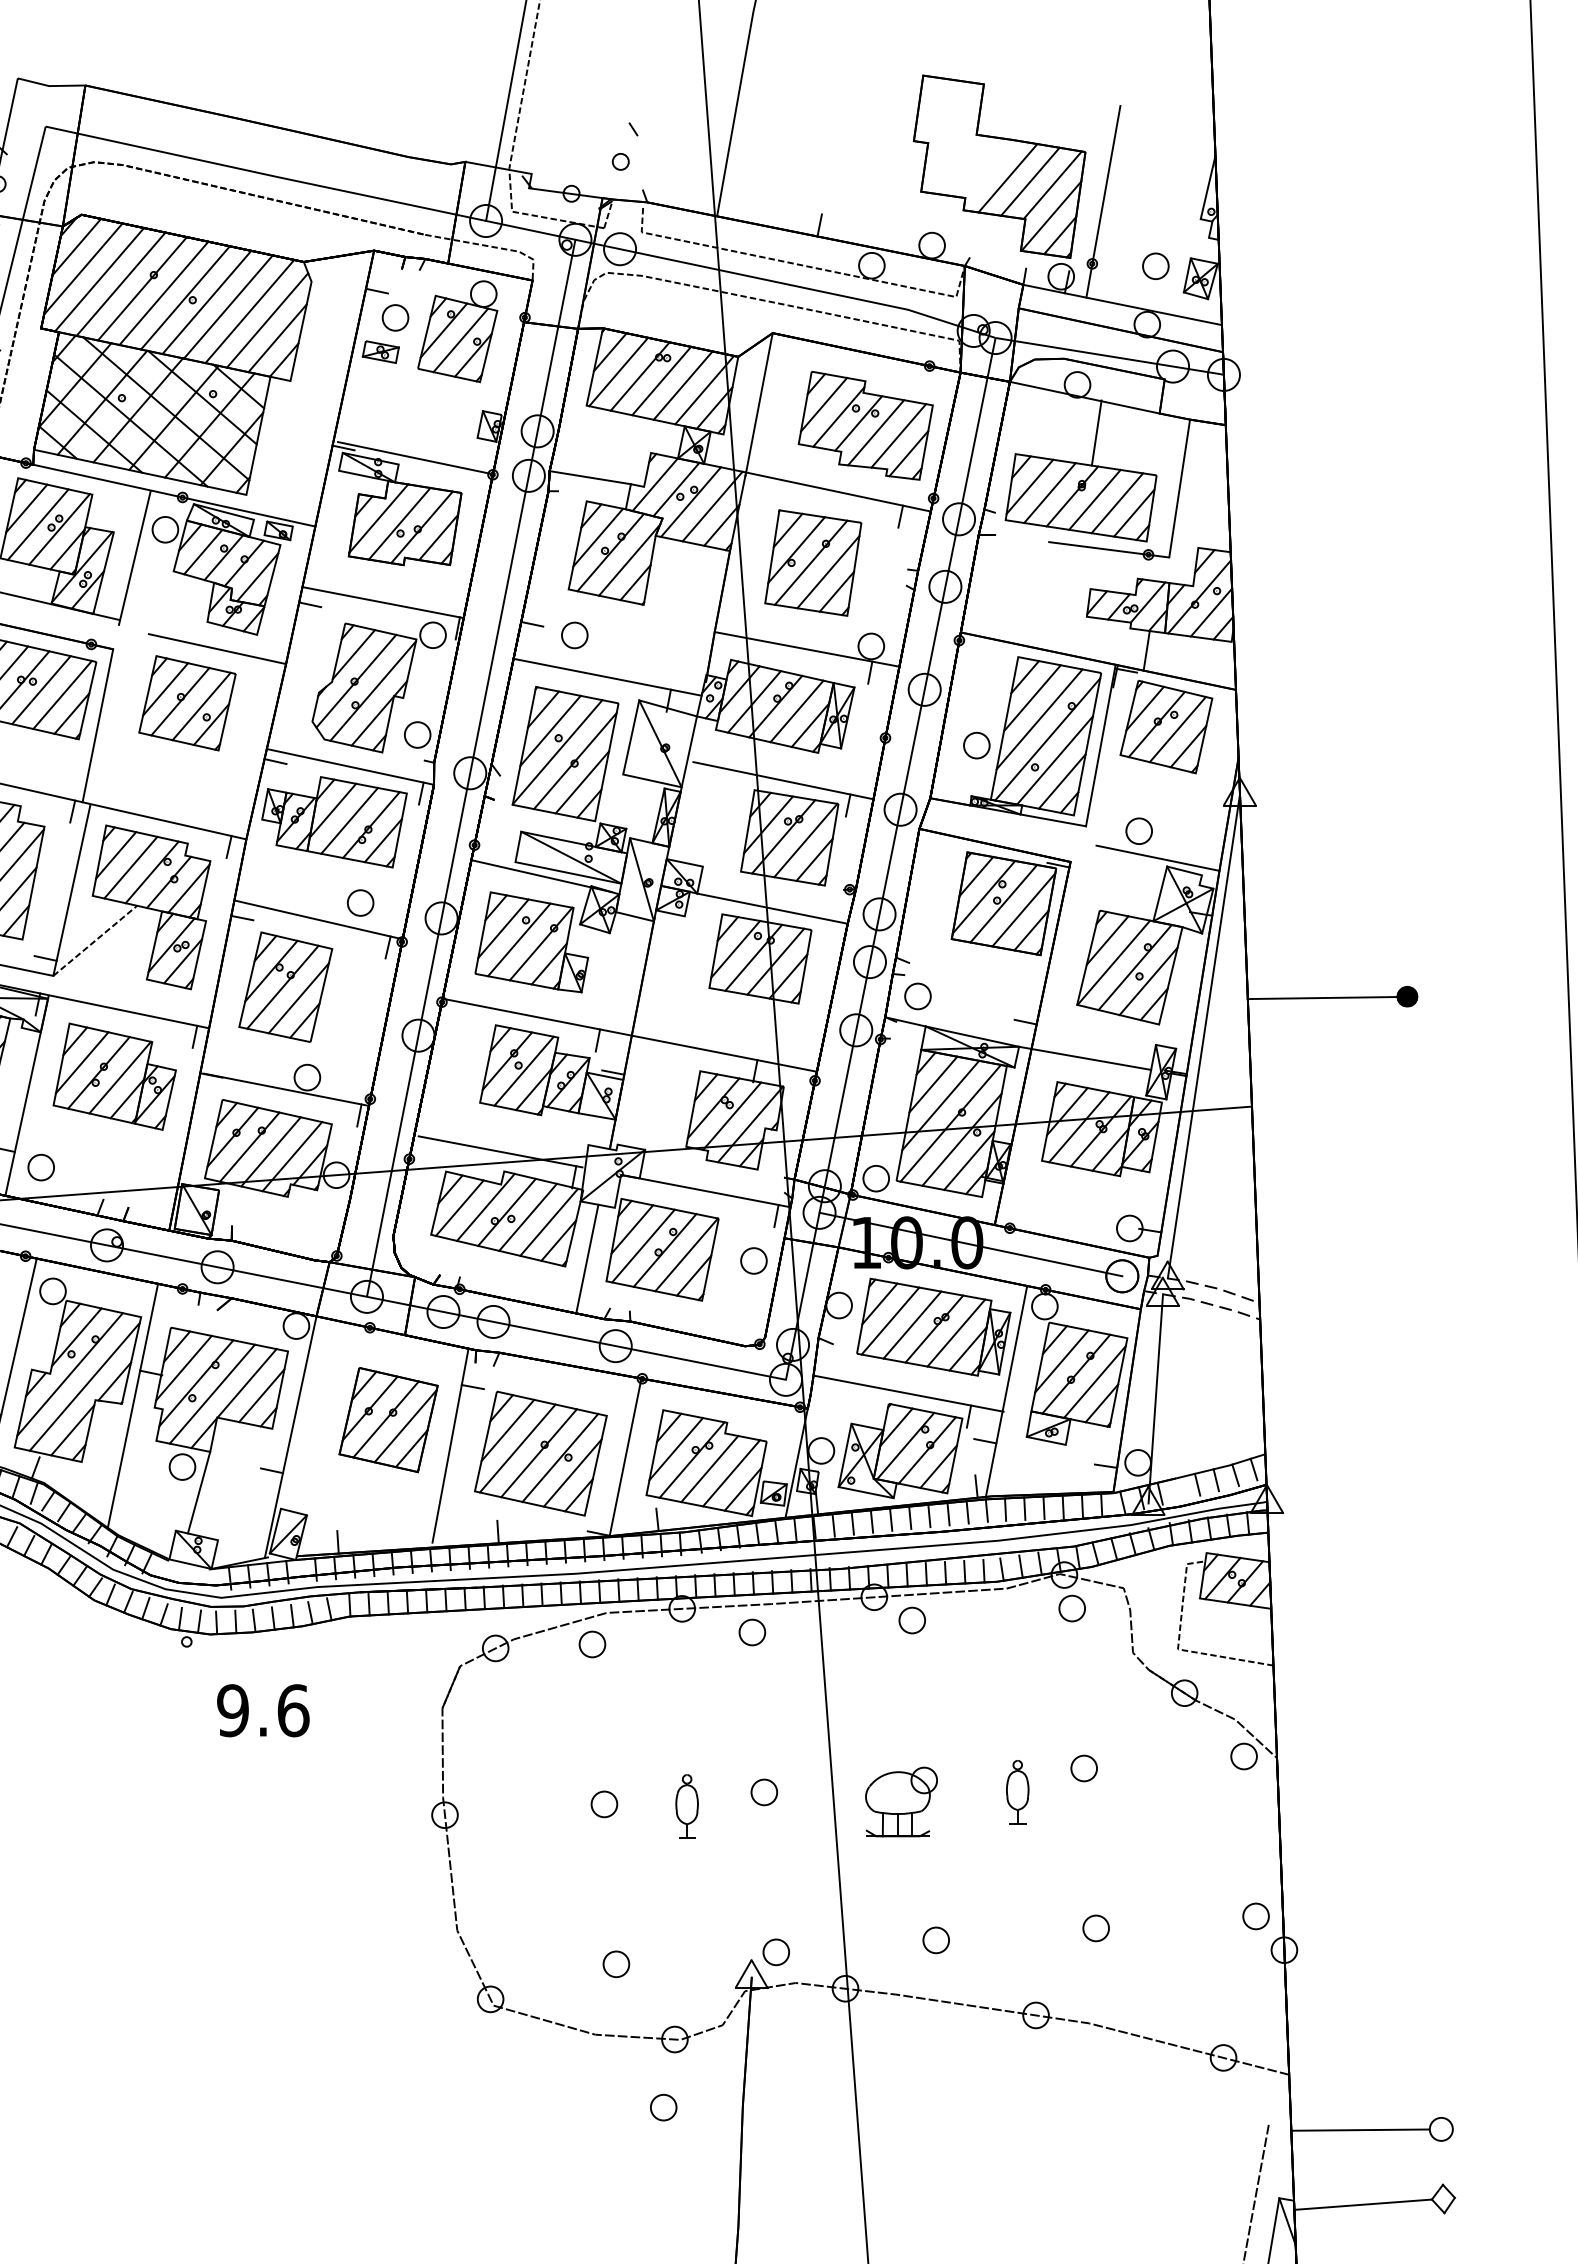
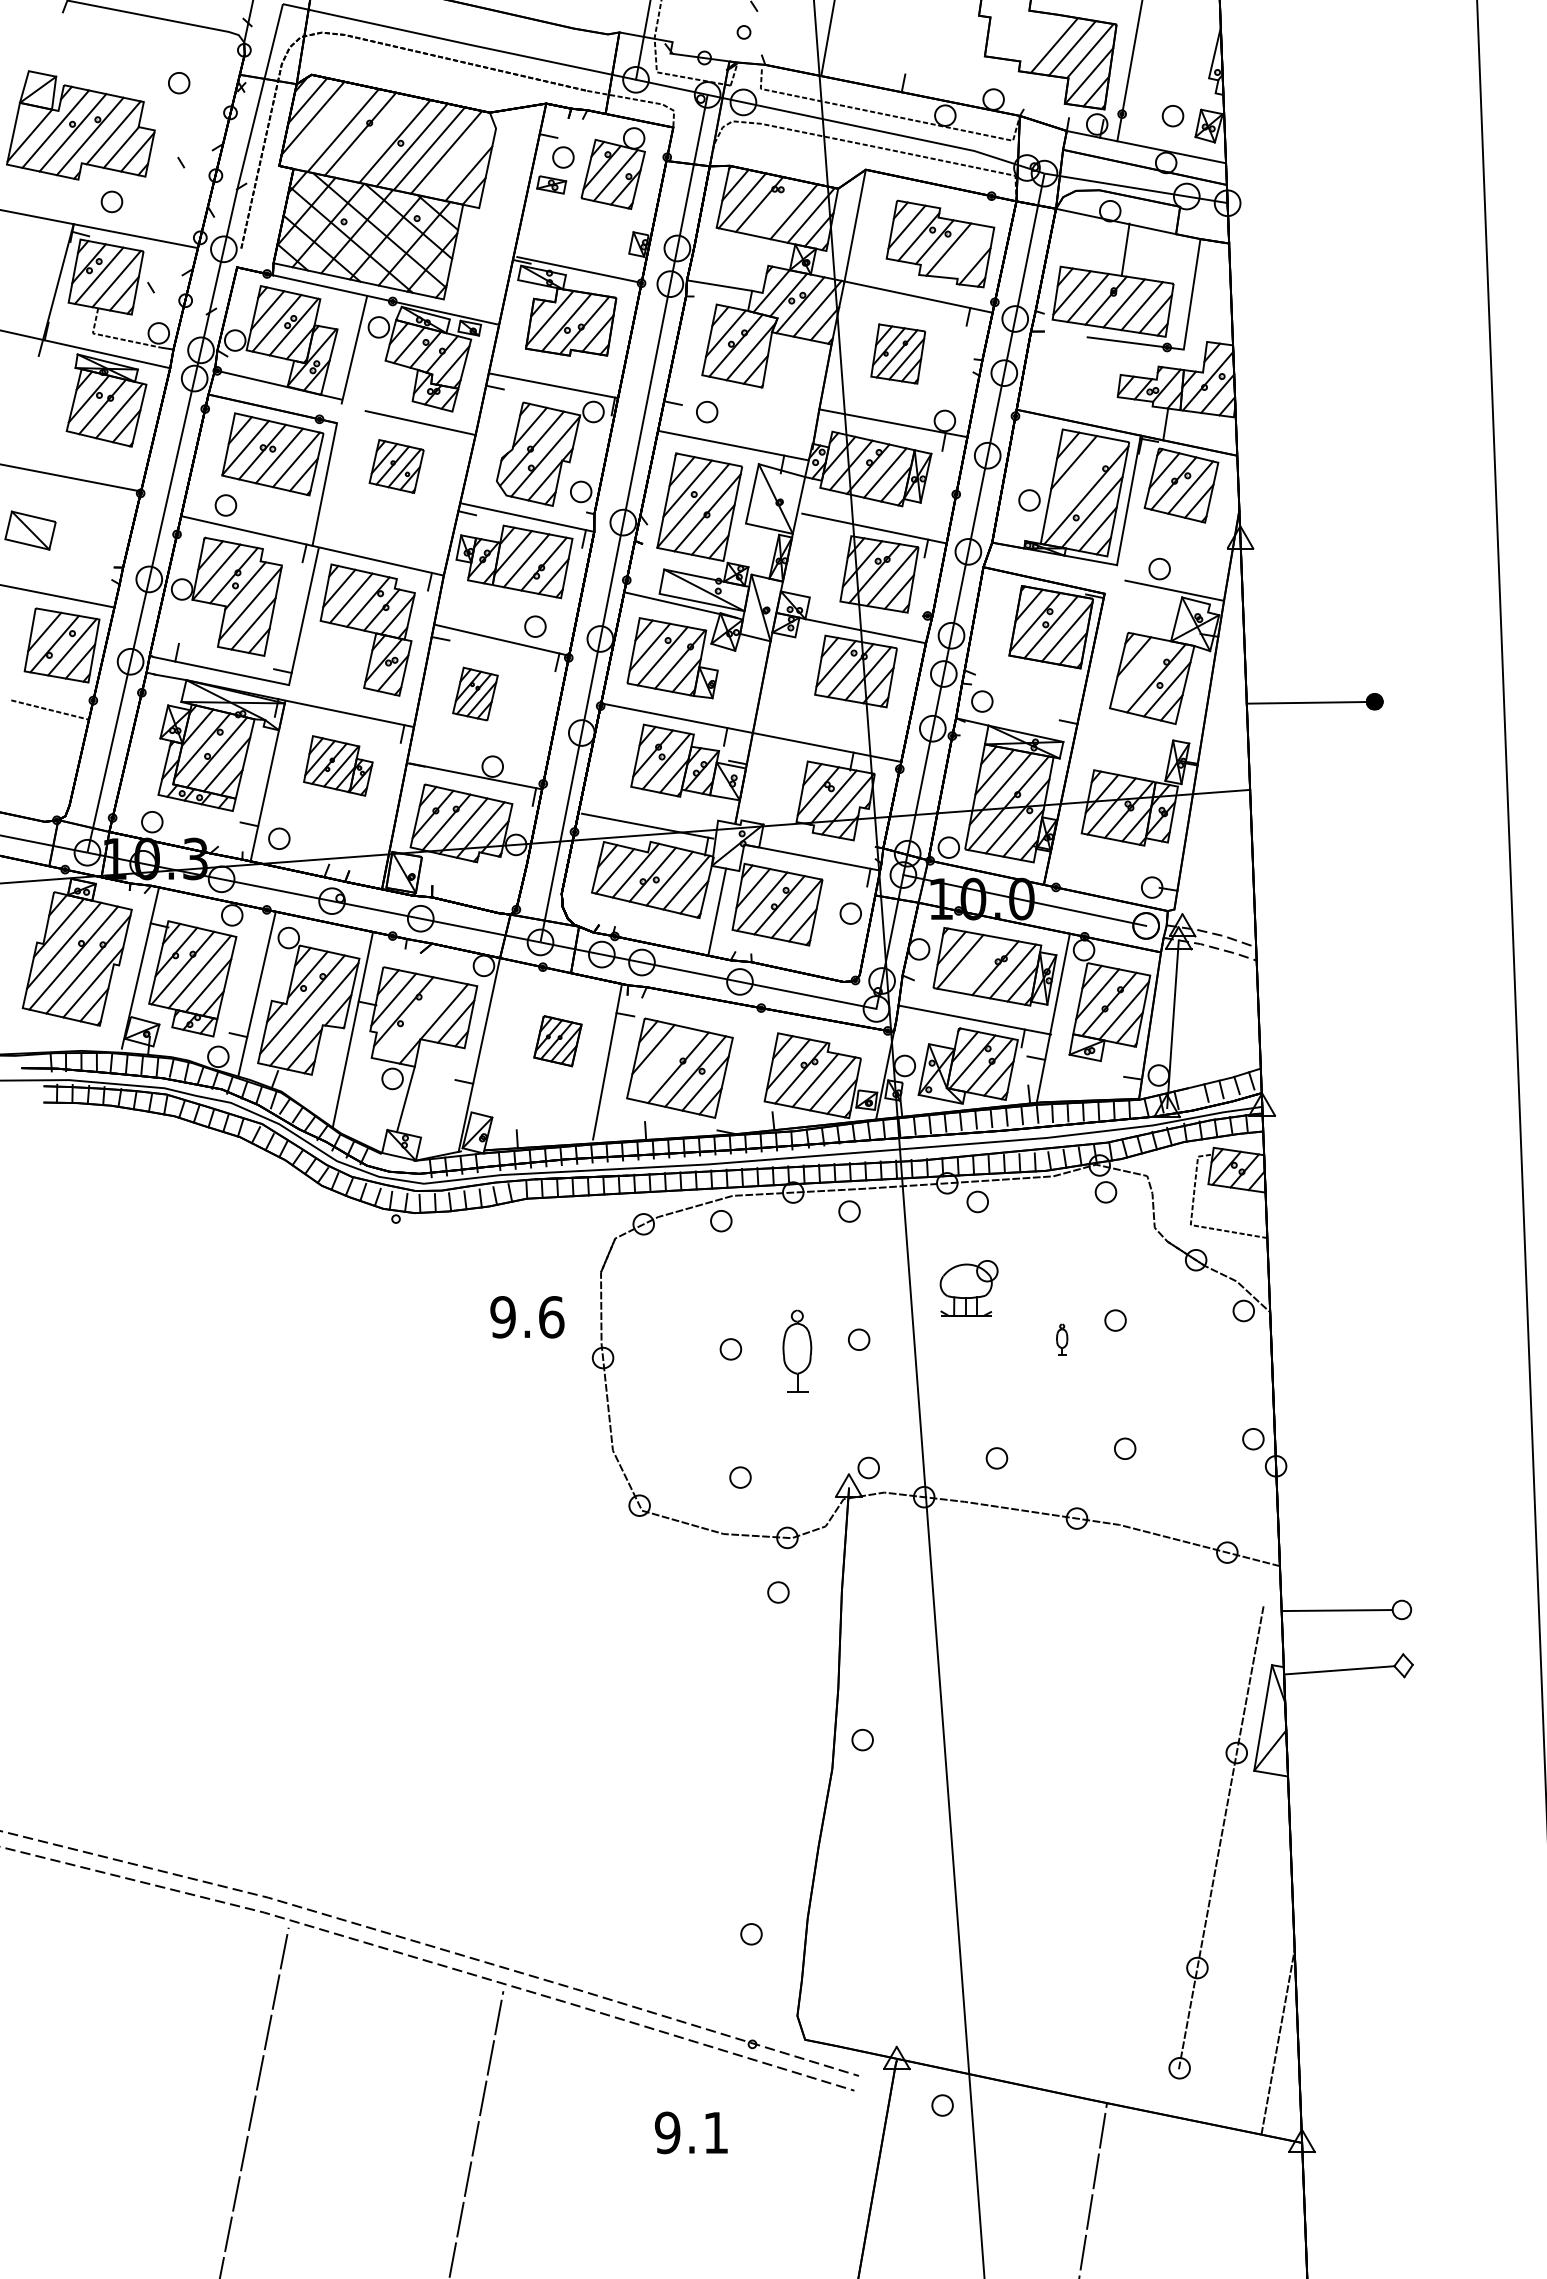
line: (98, 279) -> (325, 126), removed
line: (163, 292) -> (377, 137), removed
line: (267, 320) -> (460, 159), removed
line: (661, 380) -> (776, 207), removed
line: (898, 435) -> (966, 251), removed
part: (812, 562) -> (897, 353), size x0.7
part: (187, 703) -> (396, 466), size x0.7
line: (1039, 719) -> (1079, 479), removed
line: (95, 940) -> (322, 656), removed
line: (1114, 962) -> (1139, 674), removed
part: (285, 986) -> (475, 693), size x0.6
line: (1203, 1036) -> (1211, 733), removed
line: (1085, 1057) -> (1116, 750), removed
part: (115, 1076) -> (338, 765), size x0.7
line: (911, 1324) -> (977, 964), removed
line: (212, 1394) -> (416, 1020), removed
part: (388, 1419) -> (557, 1040), size x0.6
line: (517, 1447) -> (661, 1063), removed
line: (625, 1456) -> (747, 1070), removed
text: (263, 1711) -> (527, 1317), moved
part: (1016, 1792) -> (1061, 1339), size x0.6
part: (900, 1802) -> (968, 1288), moved
part: (686, 1805) -> (796, 1350), size x1.6

